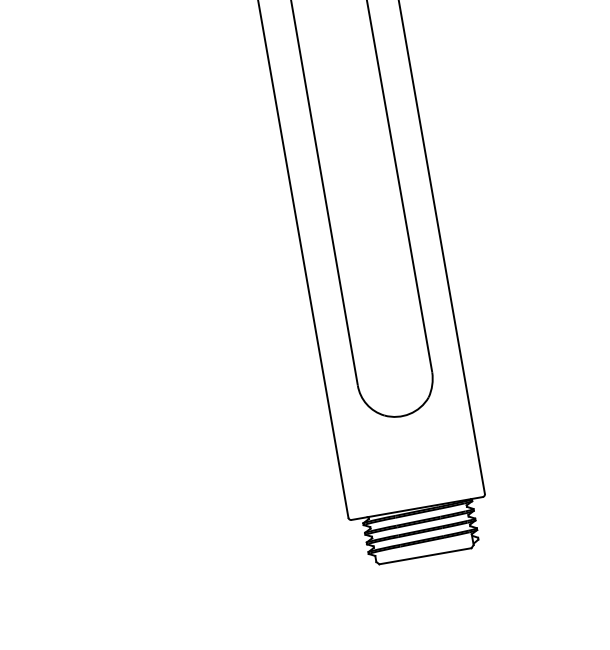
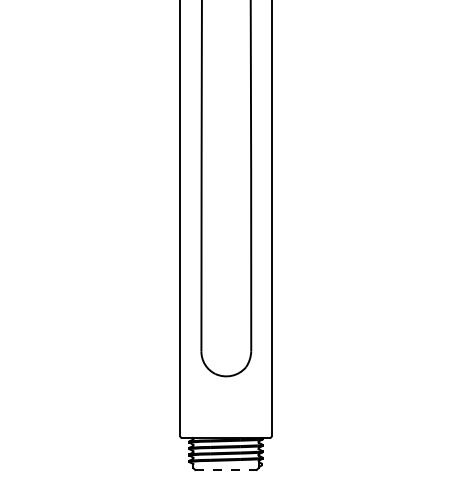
line: (424, 555) -> (225, 469), solid -> dashed

